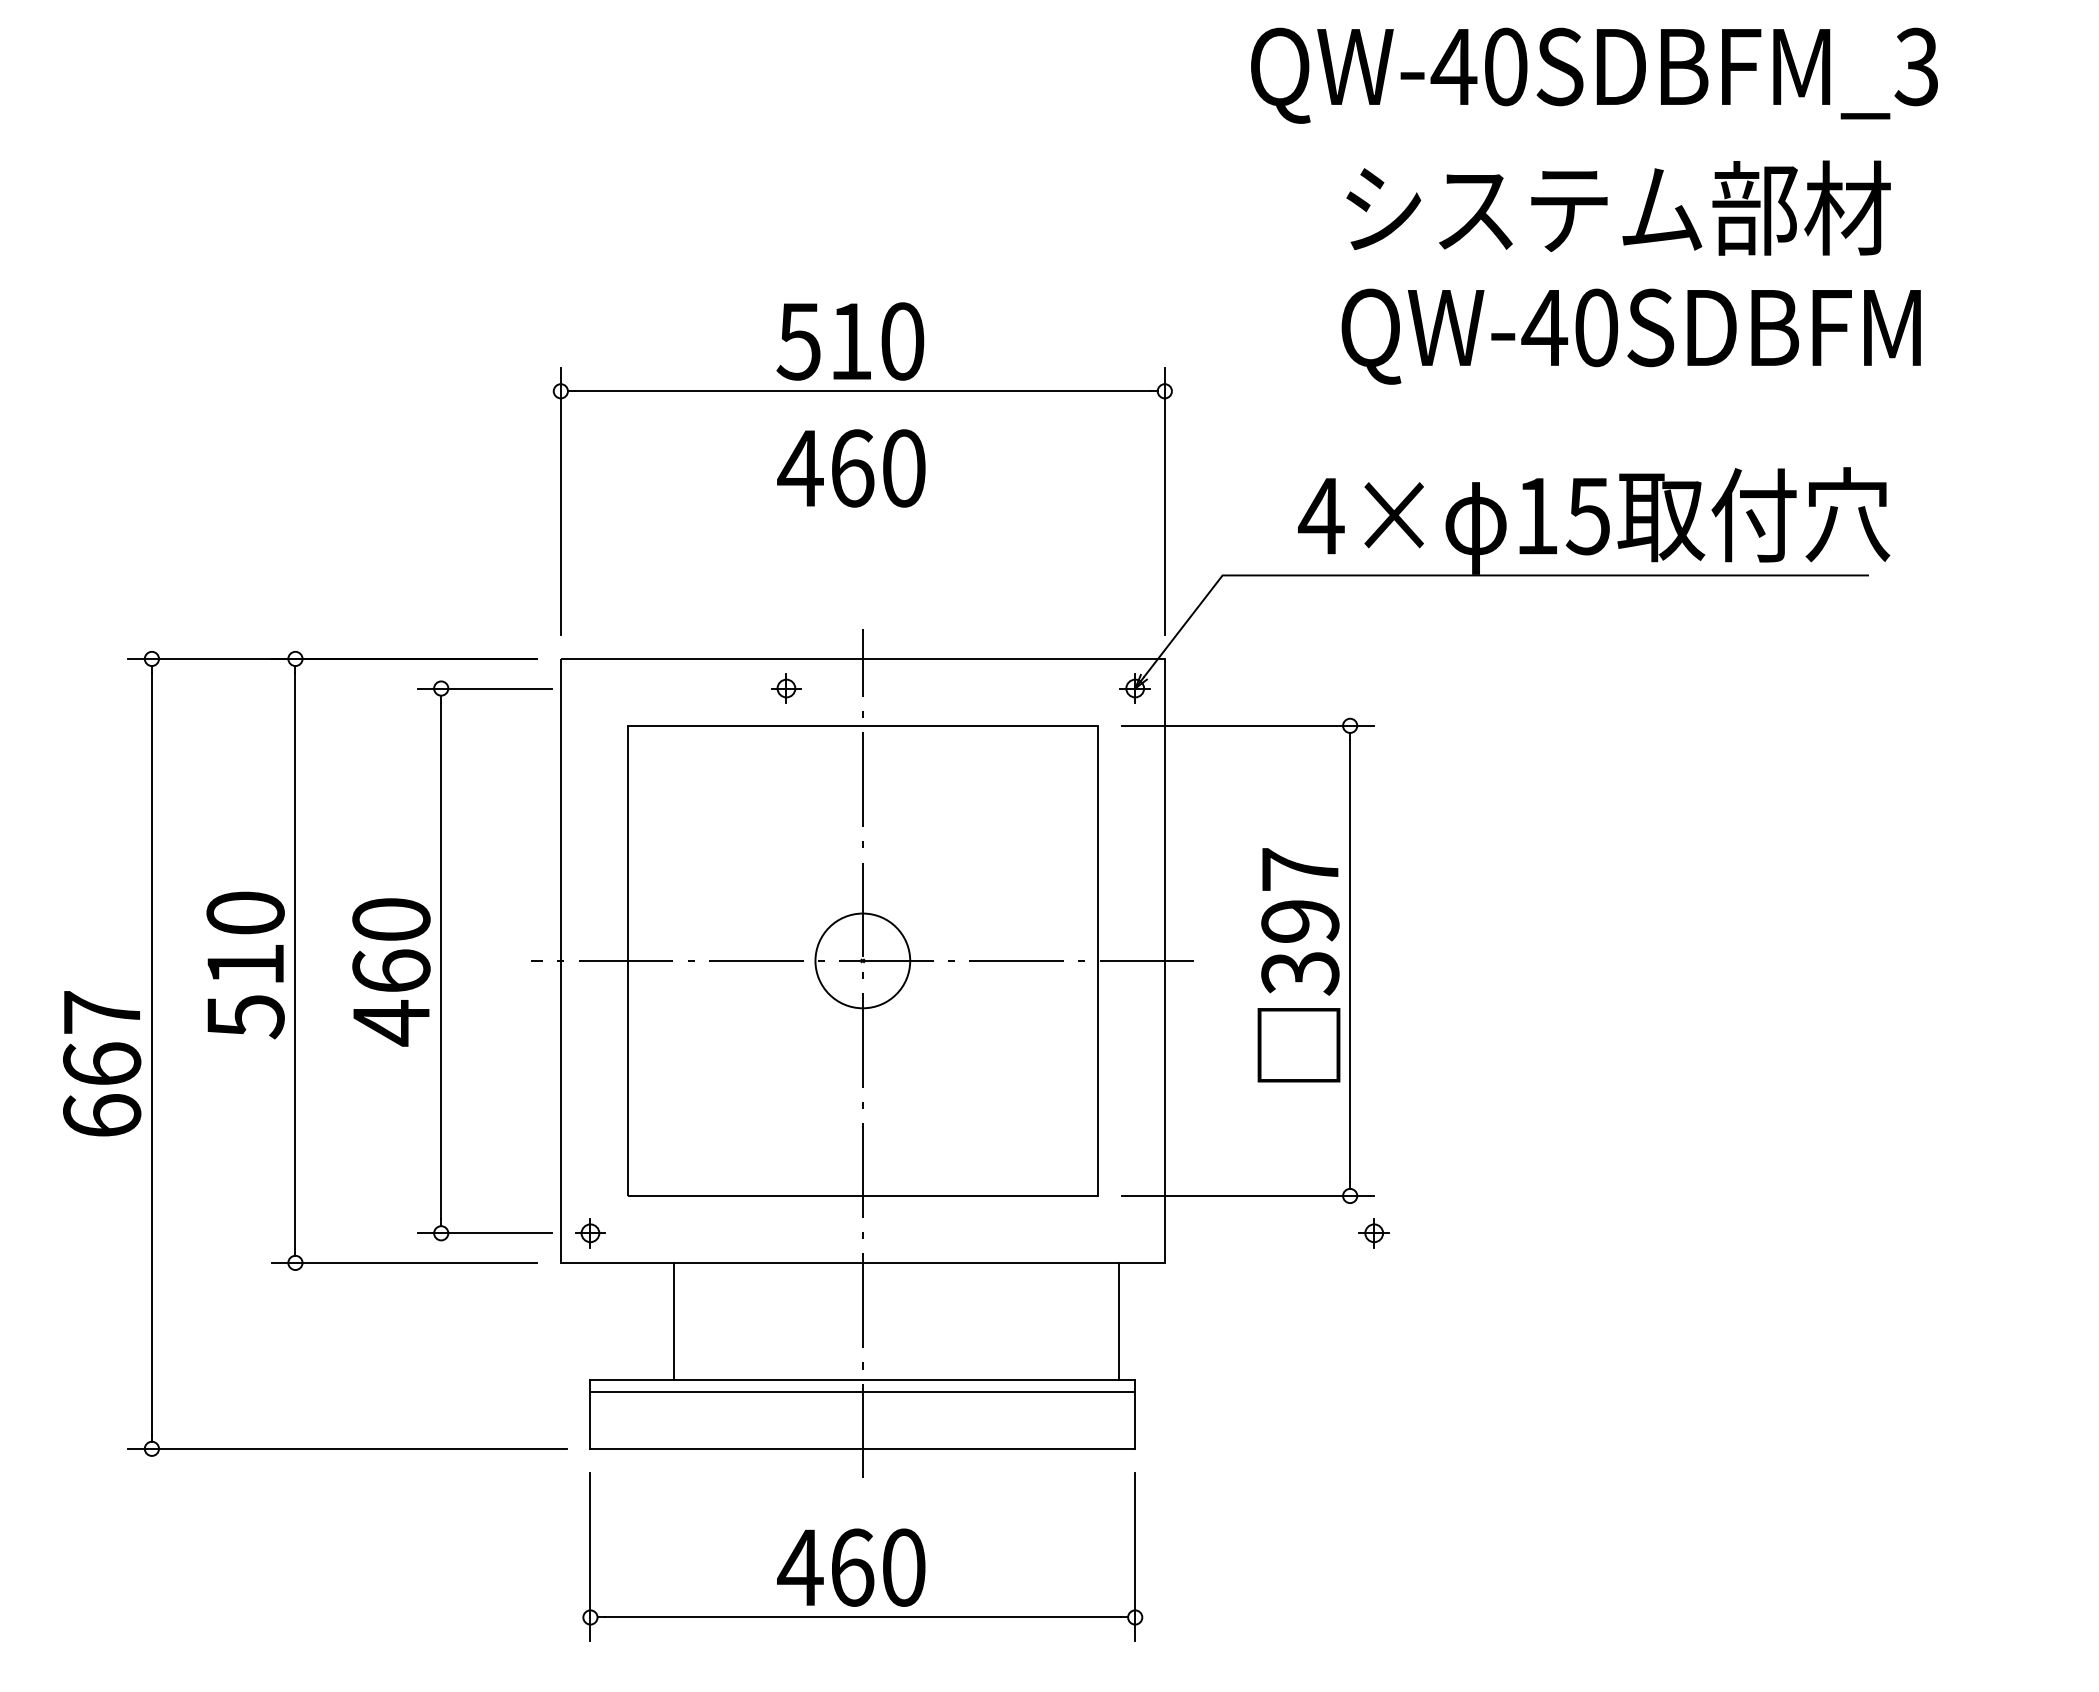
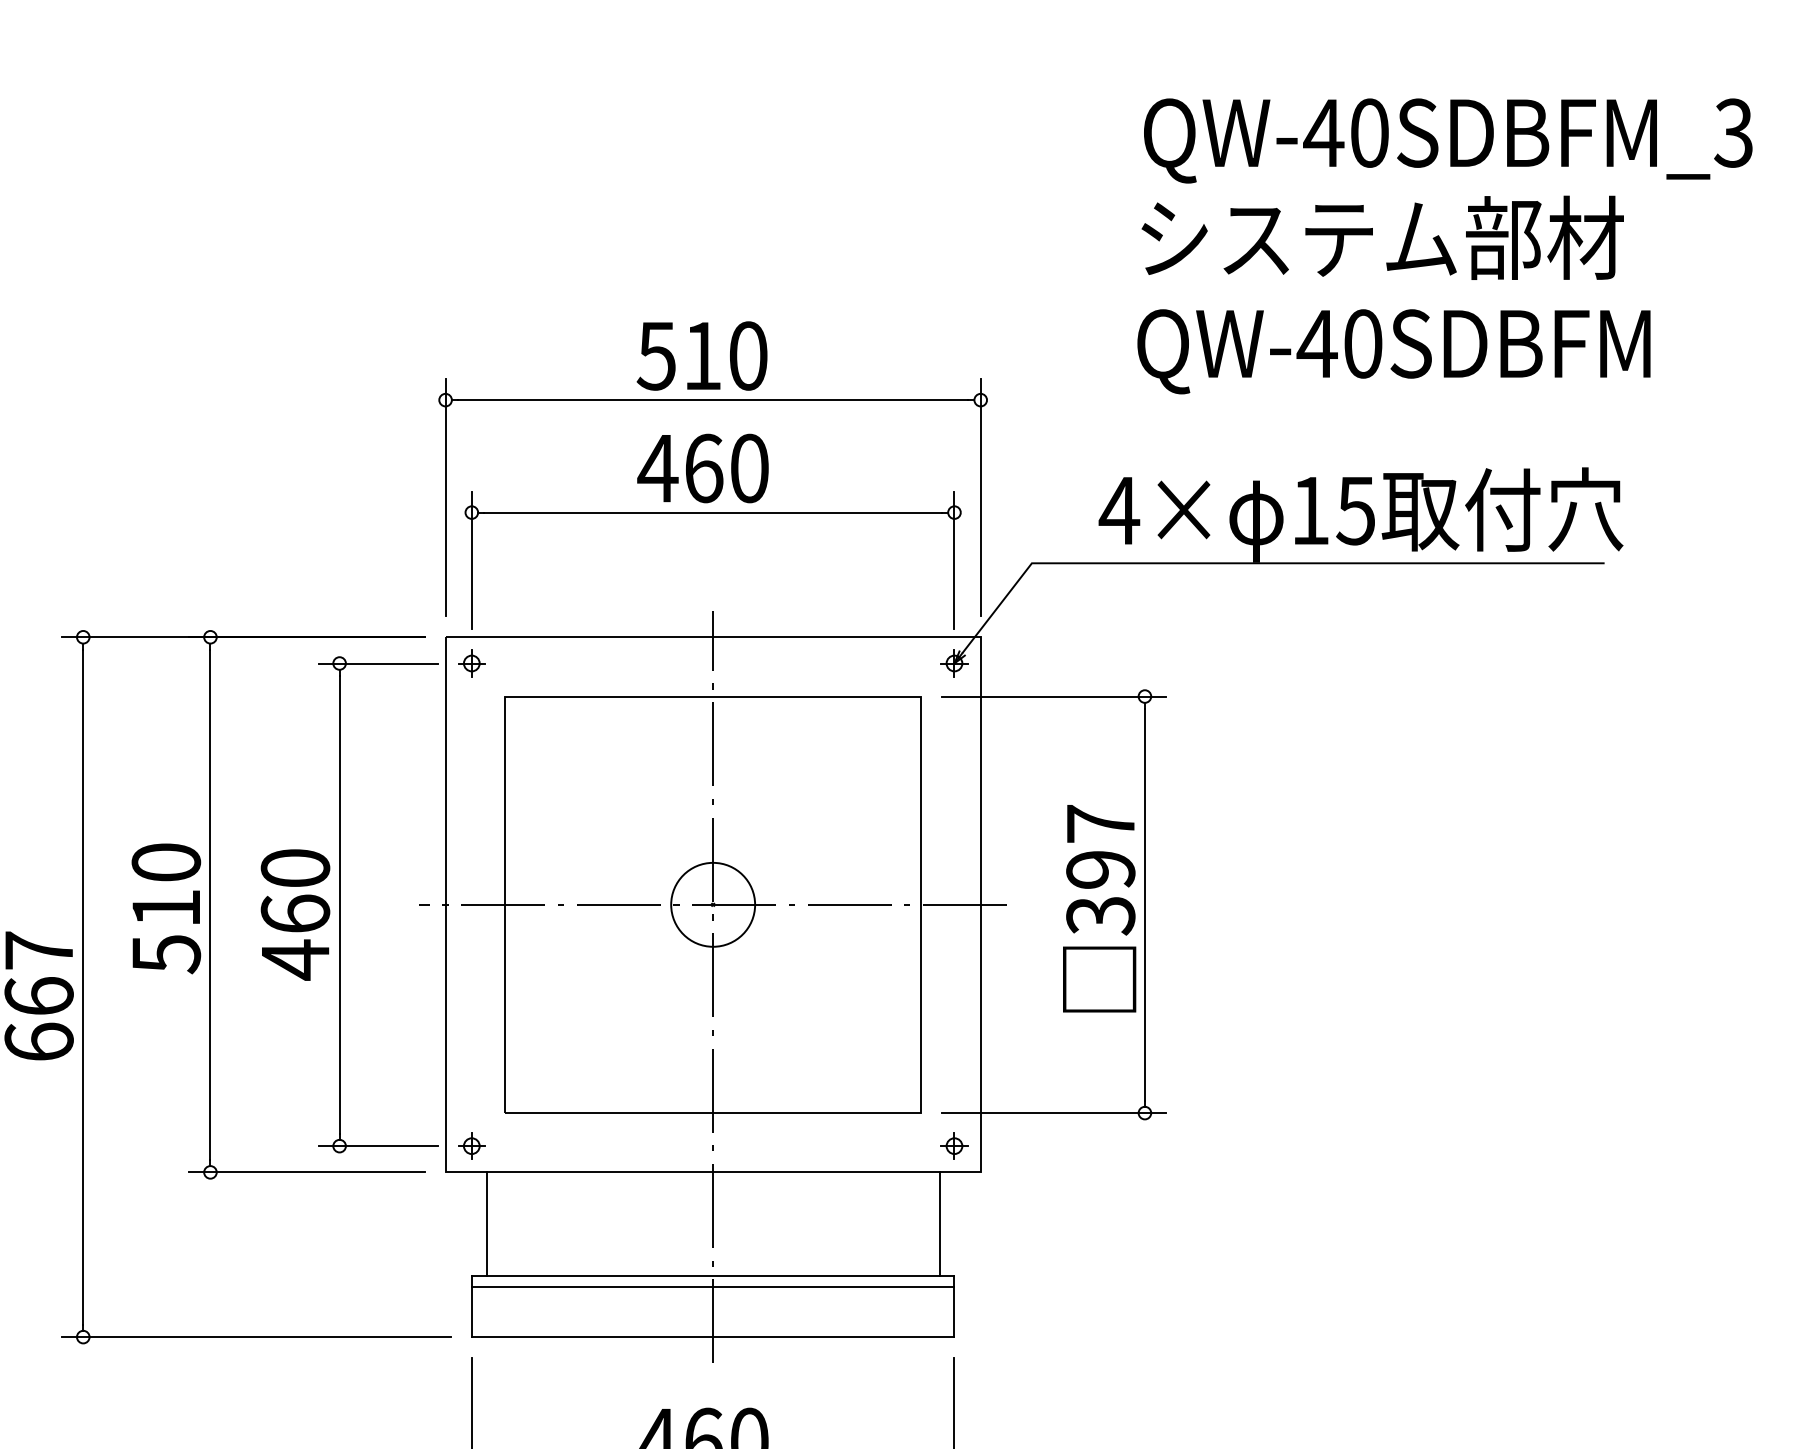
text: (1594, 75) -> (1448, 140), moved
part: (862, 518) -> (712, 512), added
part: (786, 688) -> (471, 663), moved
part: (1373, 1233) -> (953, 1146), moved
line: (674, 1321) -> (486, 1224), moved

